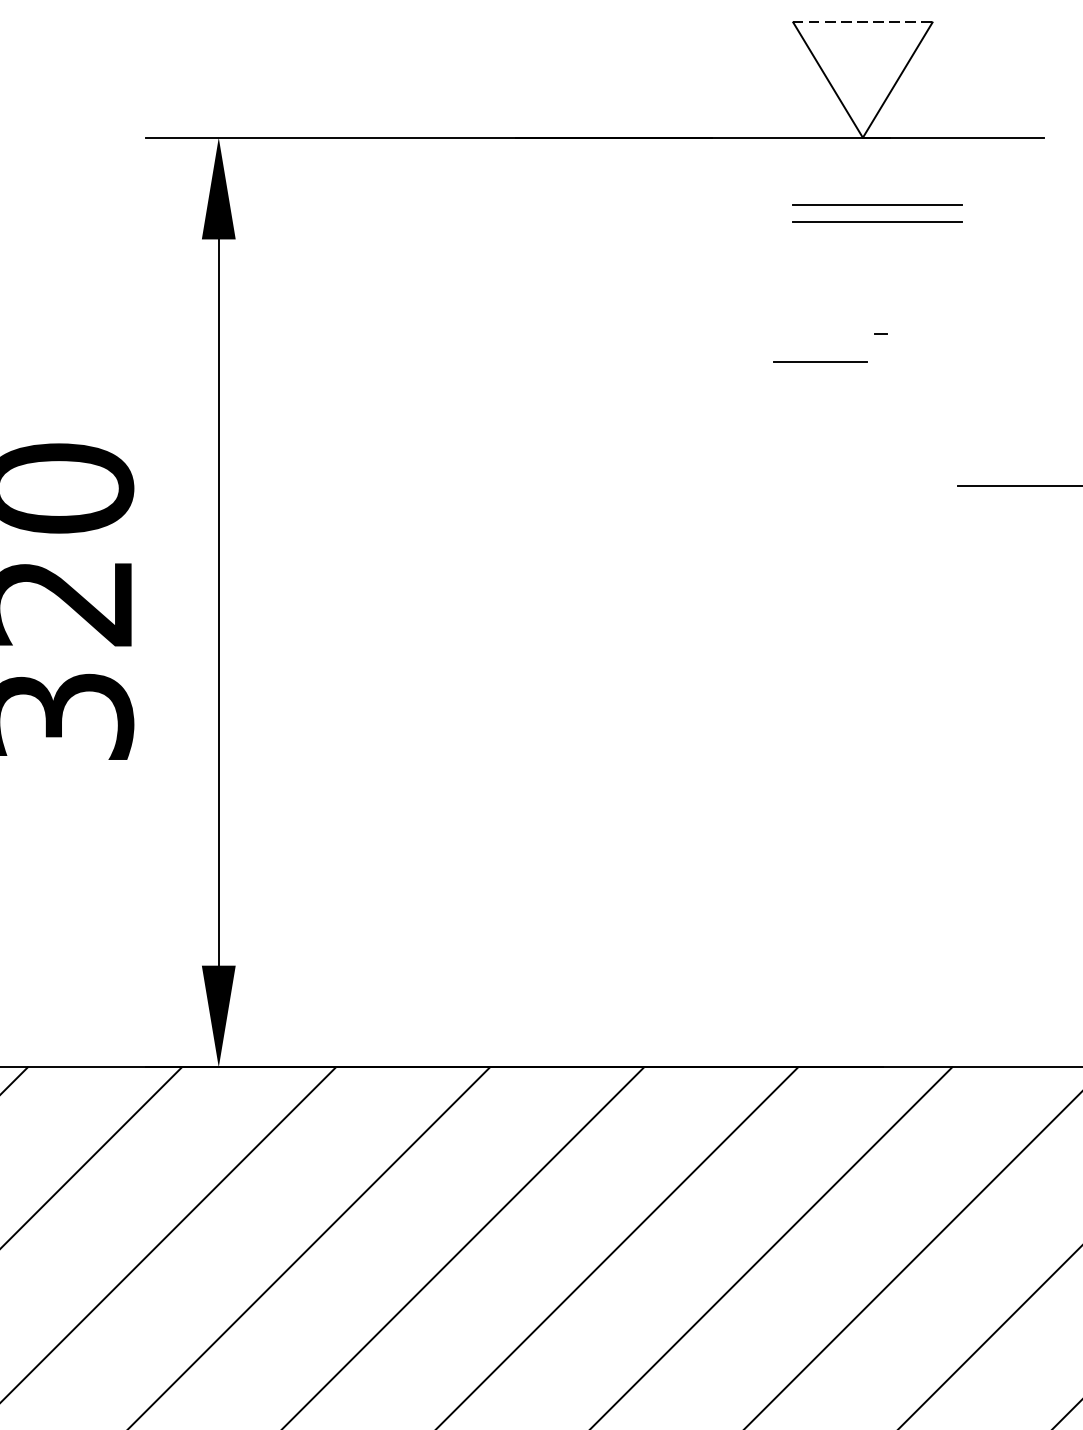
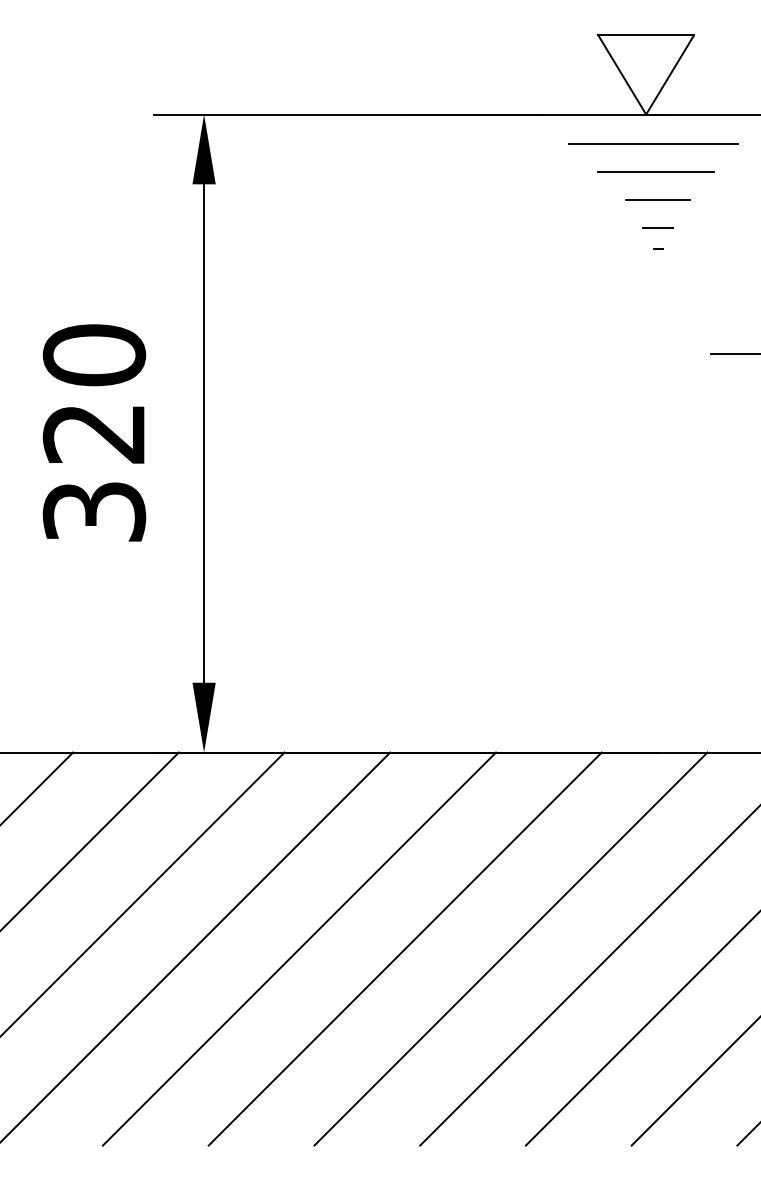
line: (863, 22) -> (646, 35), dashed -> solid
line: (873, 181) -> (653, 144), added
line: (876, 203) -> (655, 159), removed
line: (880, 303) -> (658, 228), added
line: (819, 360) -> (657, 199), moved

